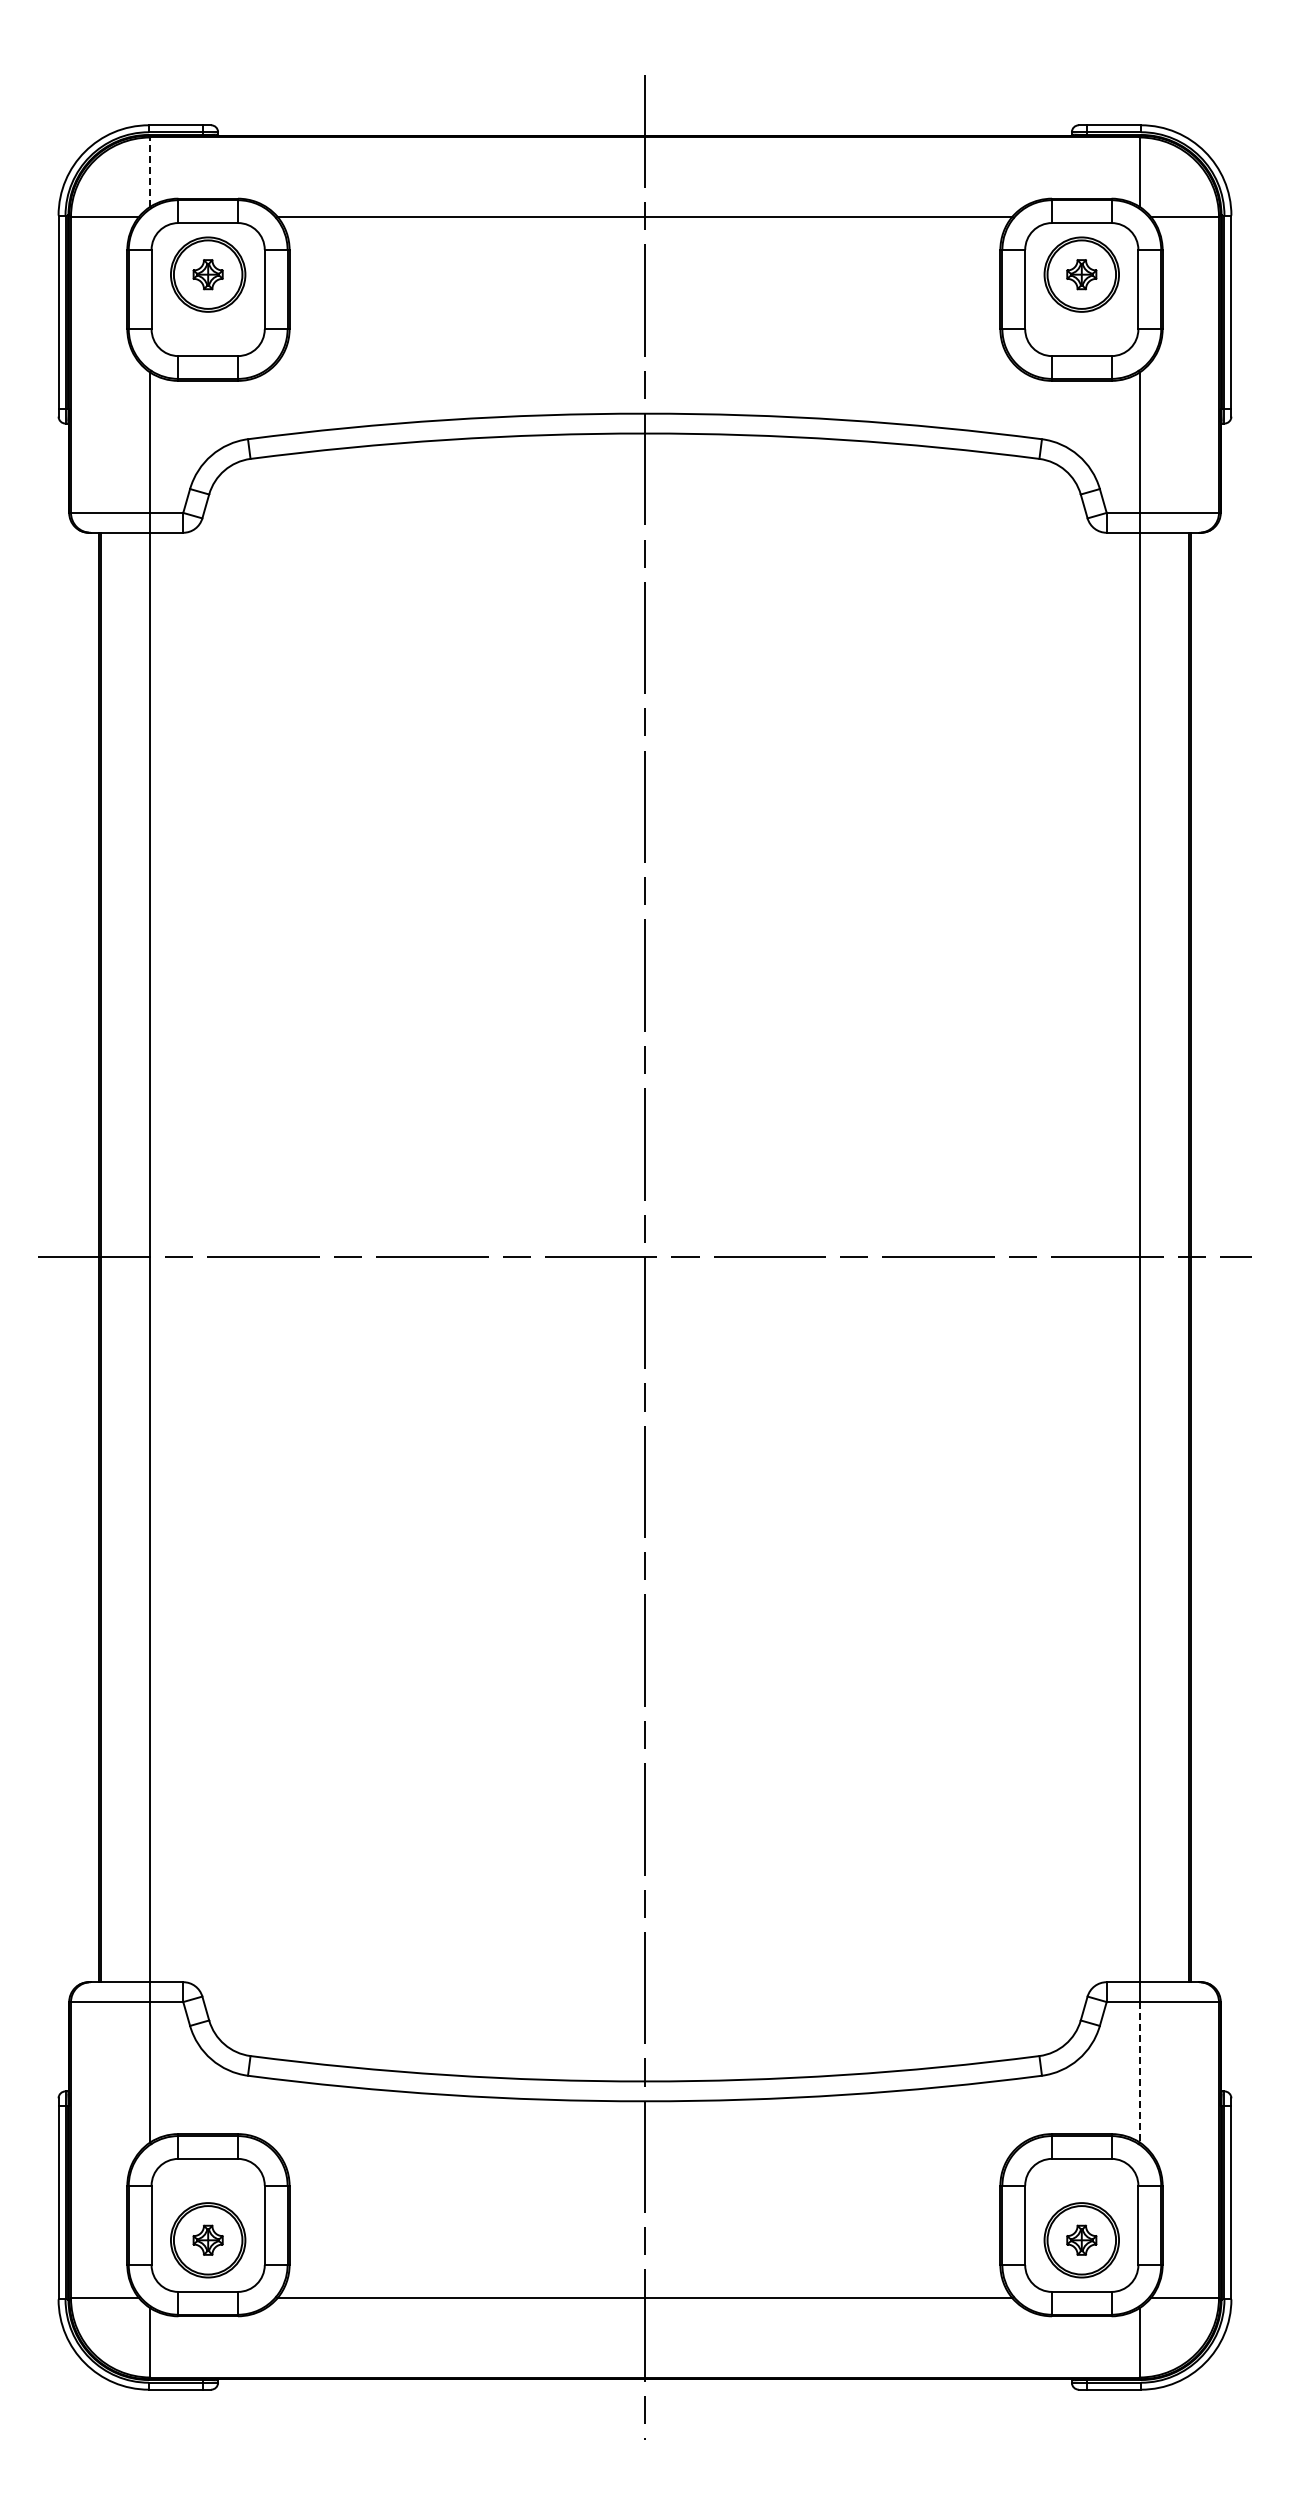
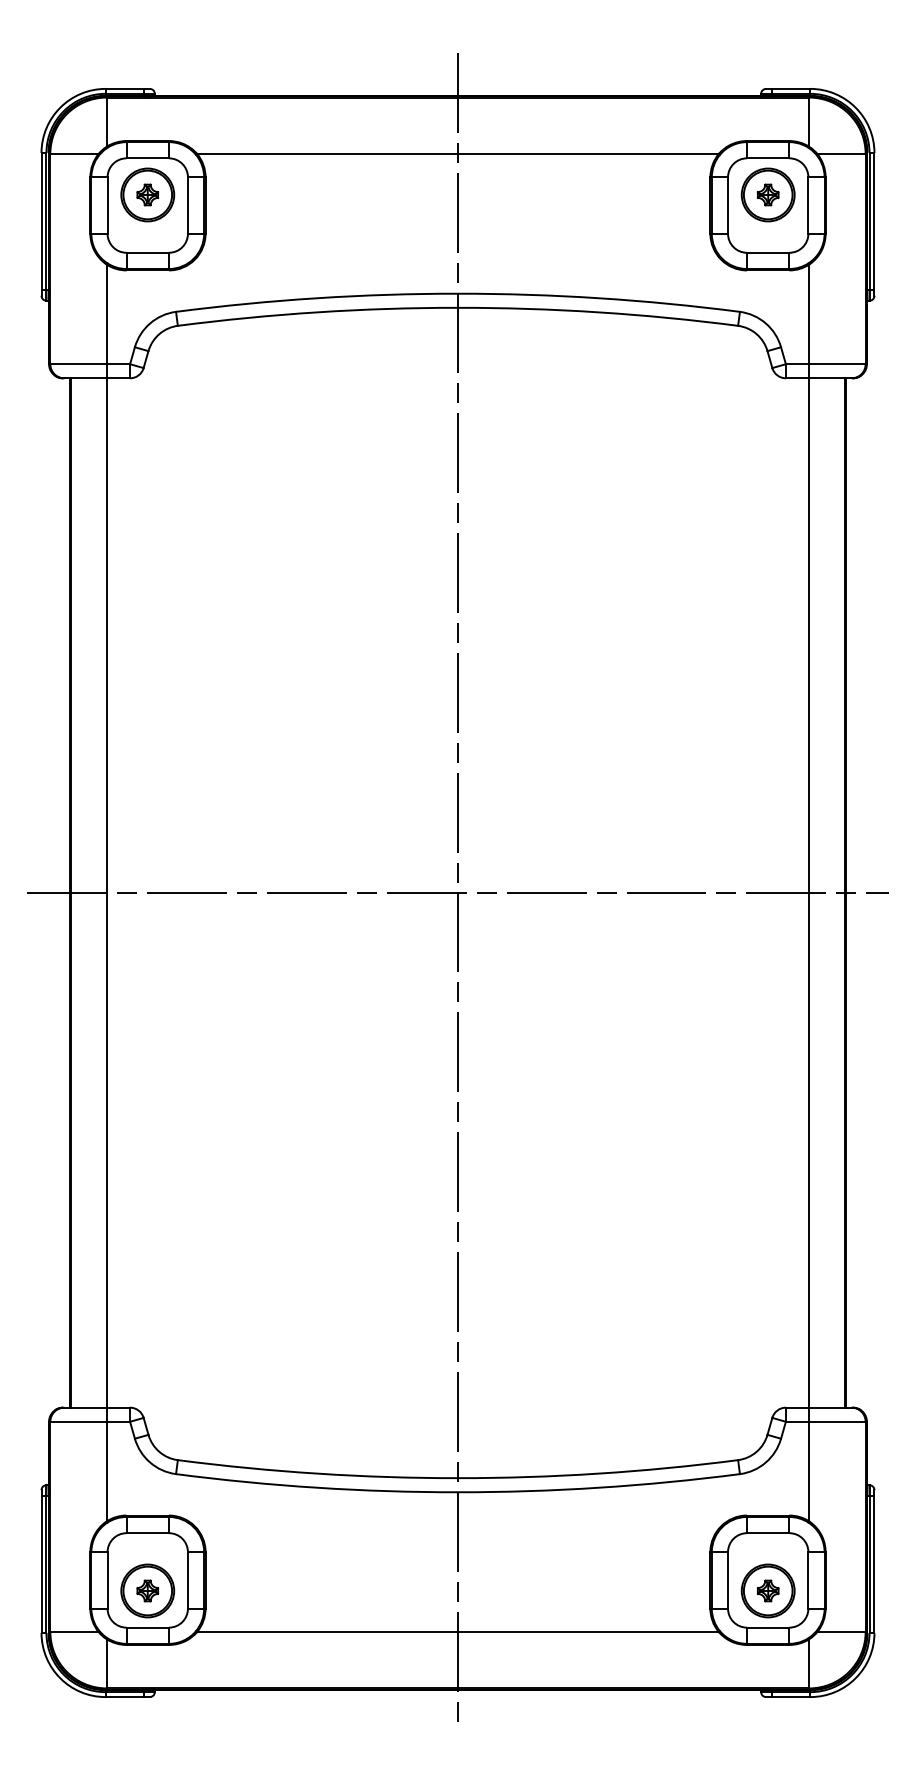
line: (150, 172) -> (106, 122), dashed -> solid
line: (1139, 2072) -> (809, 1471), dashed -> solid

